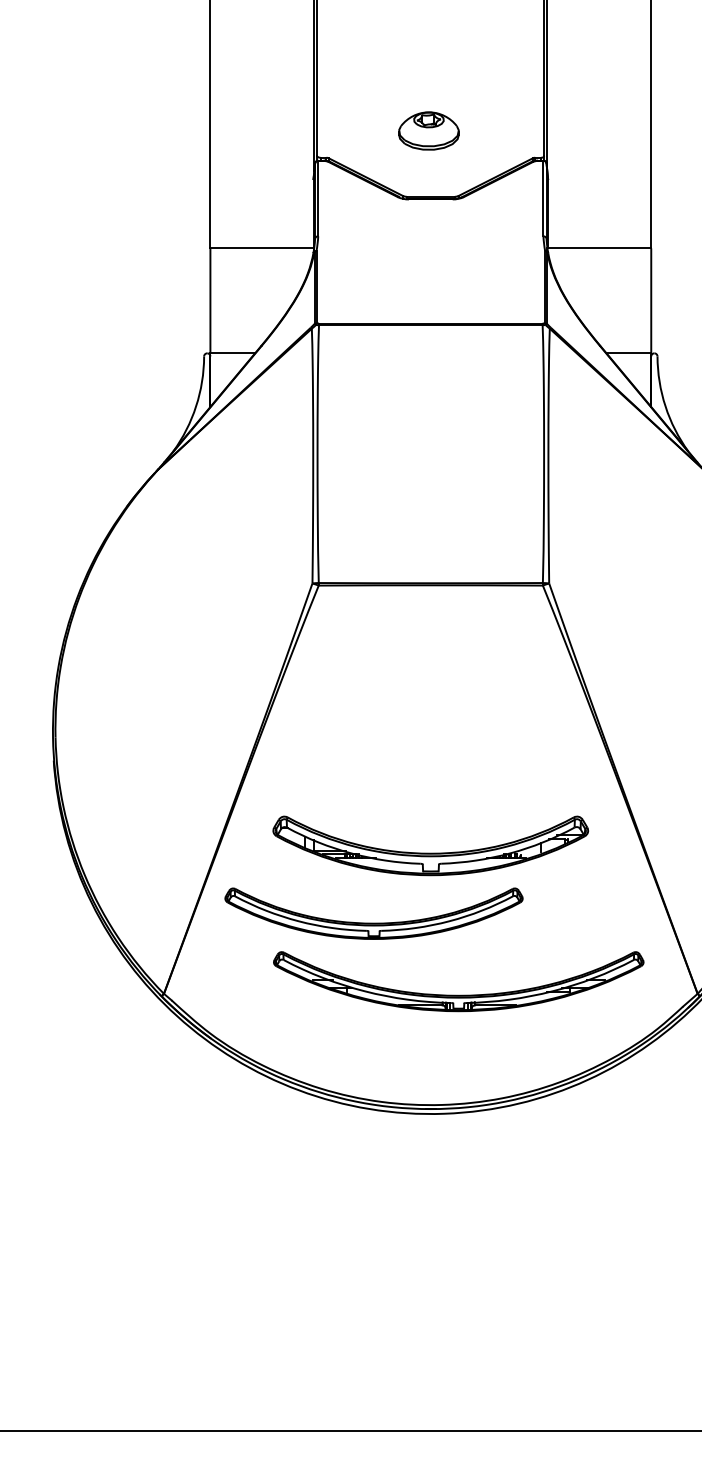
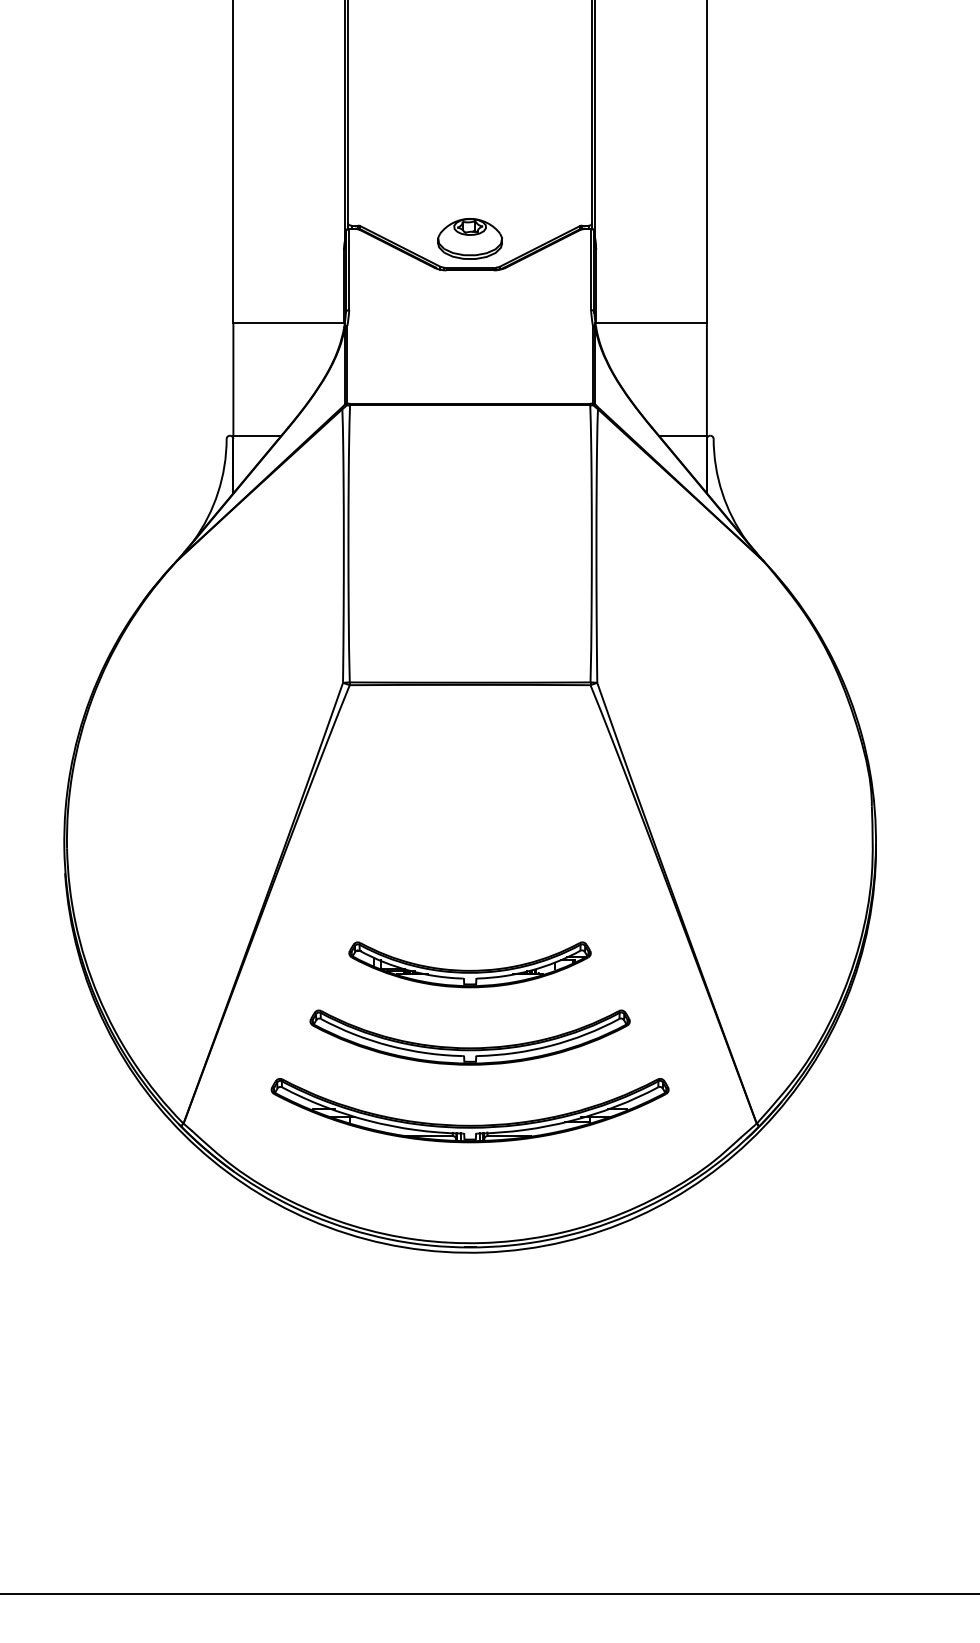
part: (429, 130) -> (470, 238), moved
part: (430, 845) -> (469, 964), size x0.71
part: (373, 922) -> (469, 1047), moved
part: (458, 994) -> (469, 1124), moved

